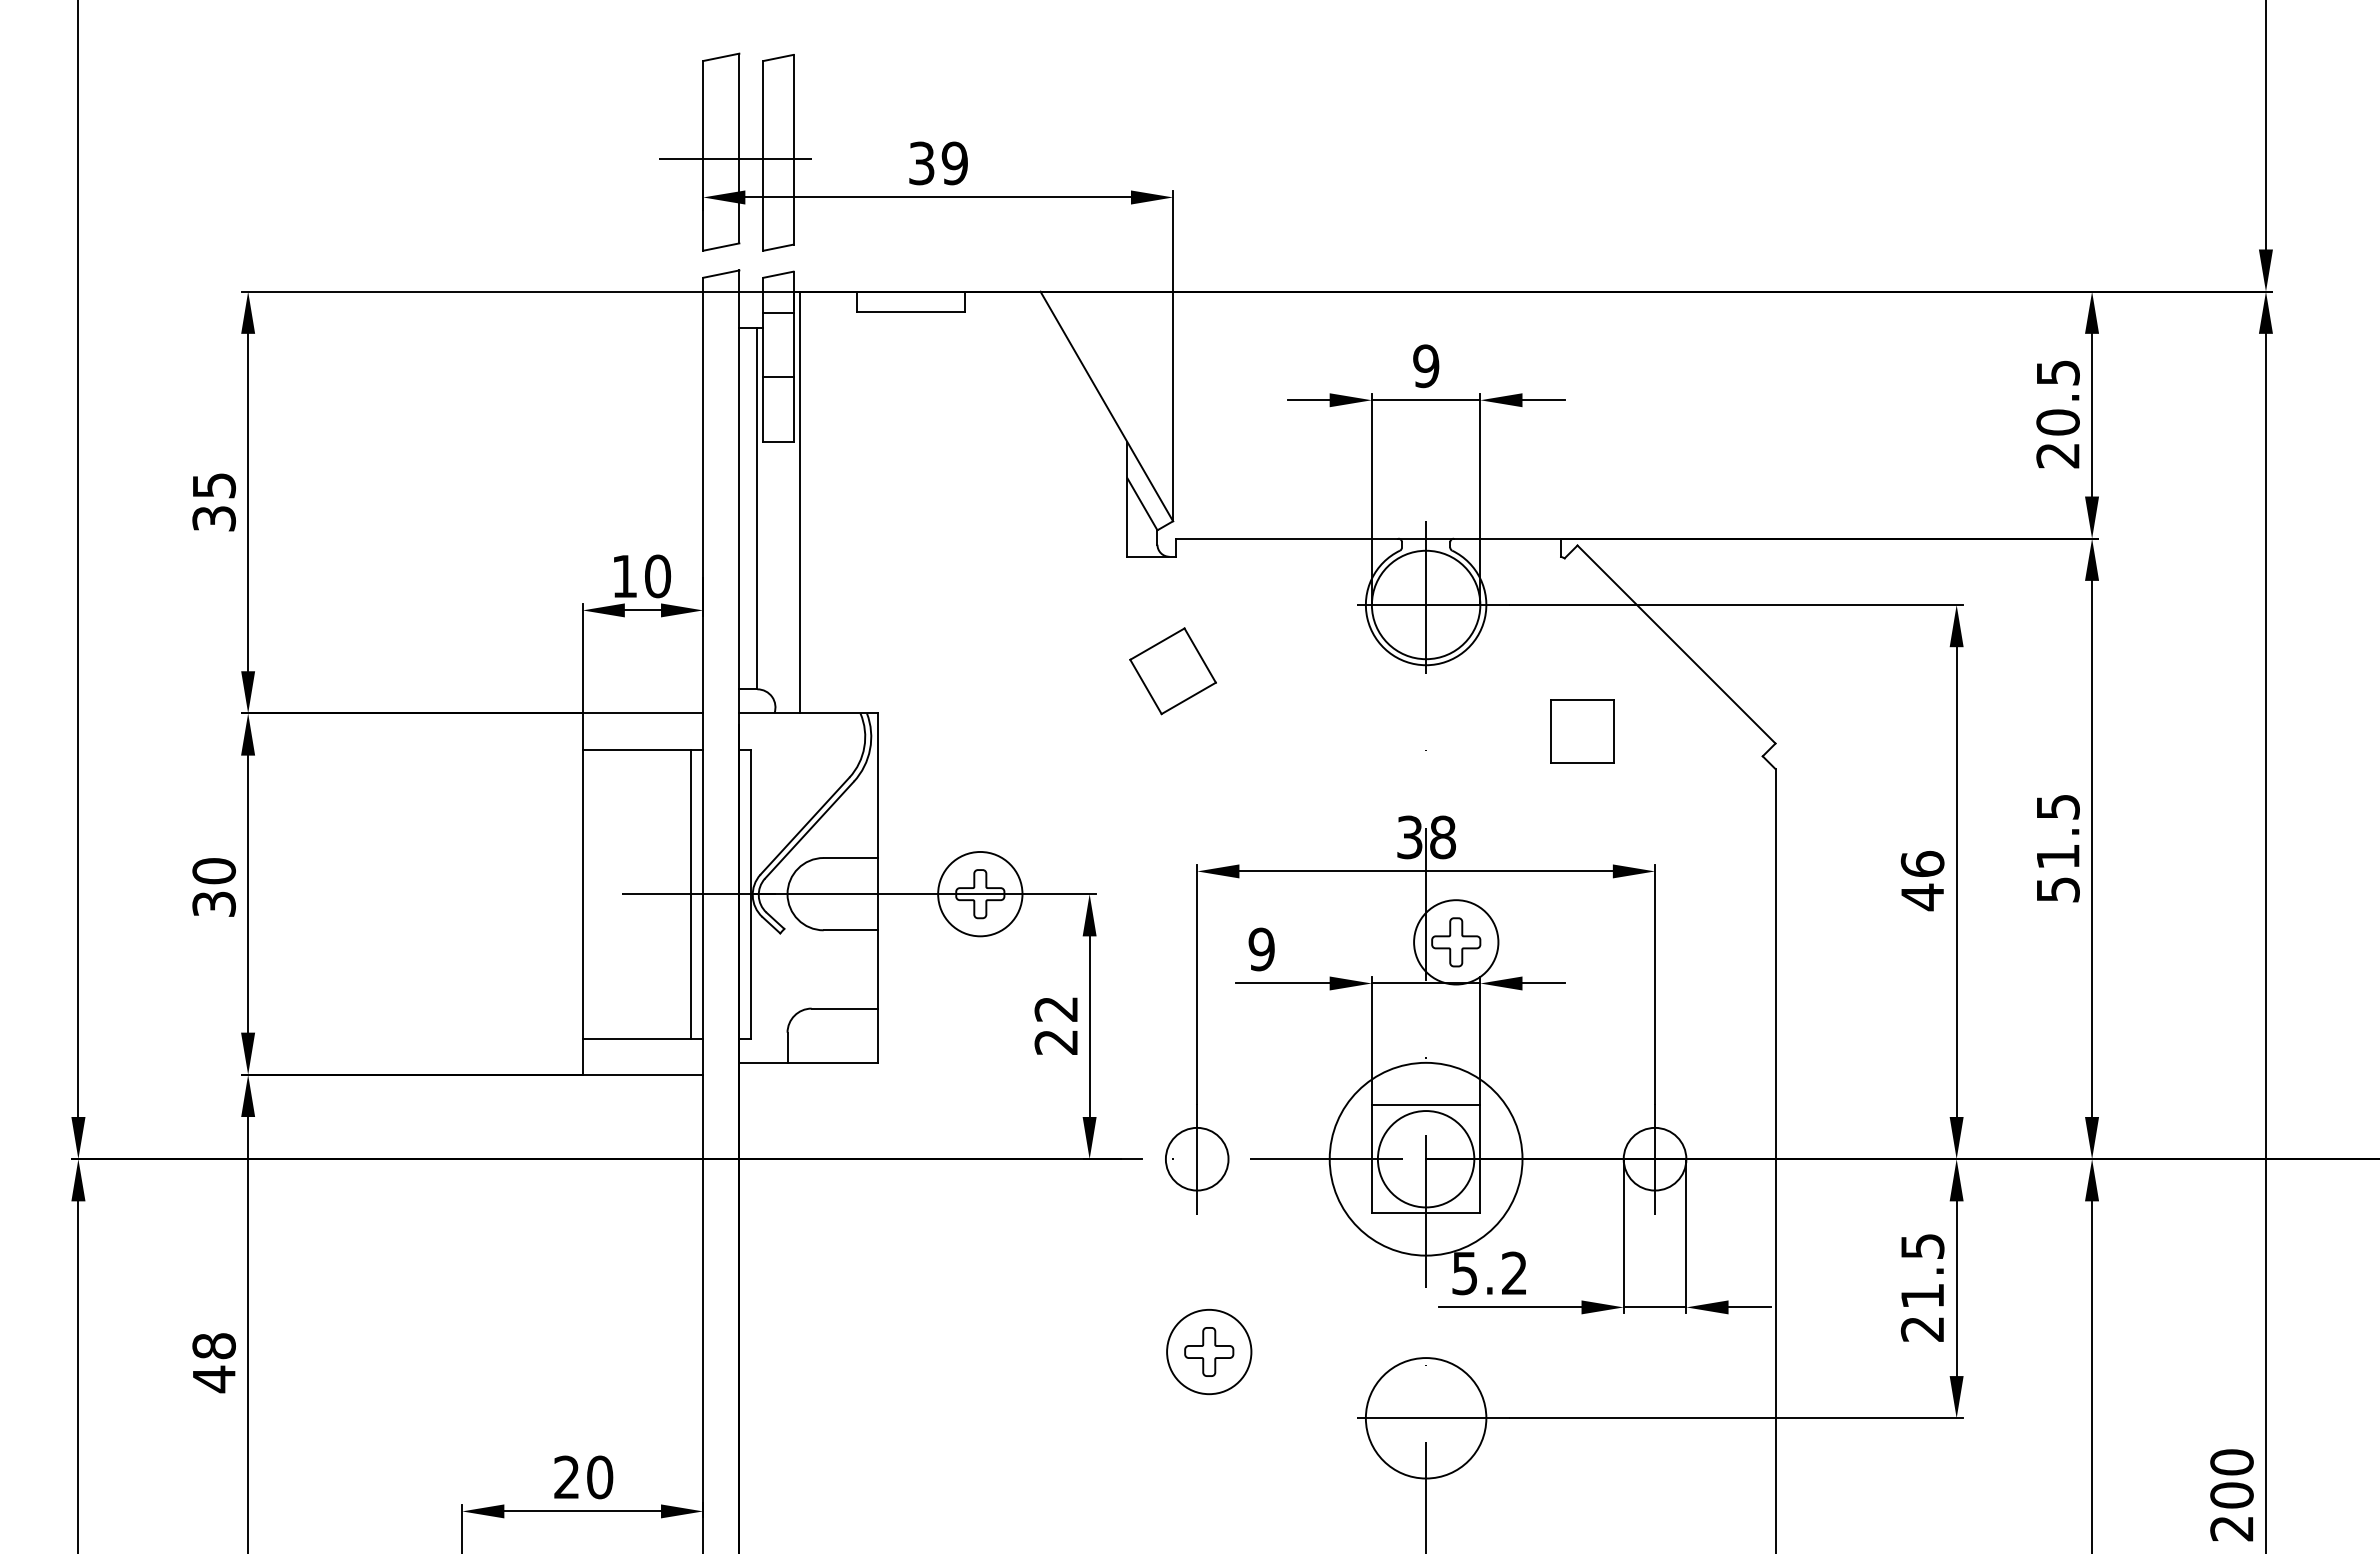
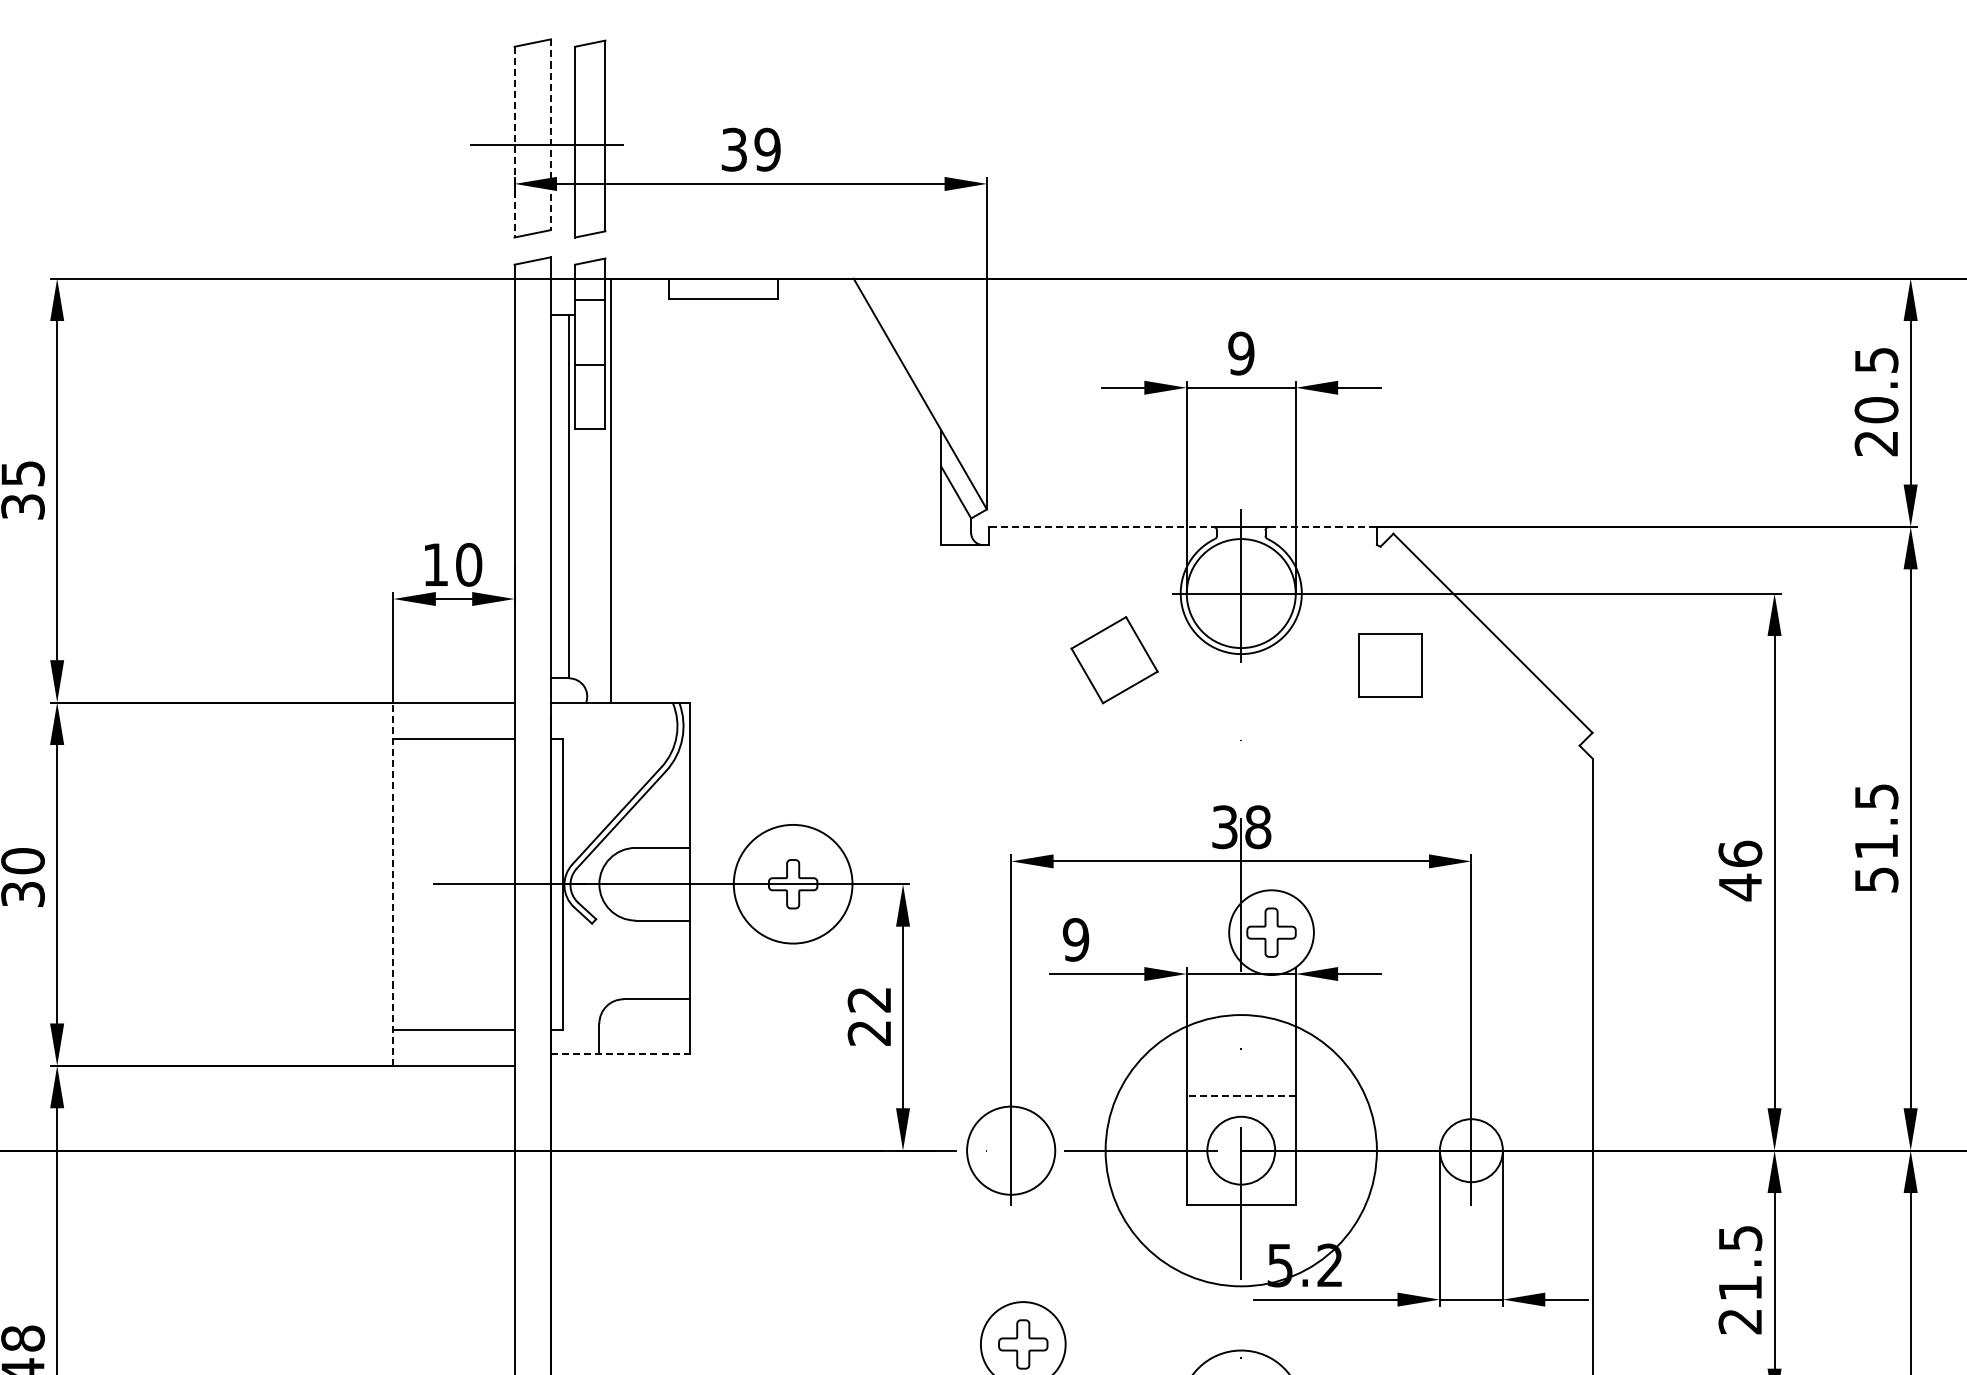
line: (739, 148) -> (551, 134), solid -> dashed
line: (703, 155) -> (514, 141), solid -> dashed
line: (1287, 538) -> (1101, 526), solid -> dashed
line: (1507, 538) -> (1323, 526), solid -> dashed
part: (1172, 671) -> (1113, 660), moved
part: (1582, 731) -> (1390, 665), moved
line: (691, 893) -> (502, 883), removed
circle: (980, 893) -> (793, 883), size x1.4
line: (582, 894) -> (393, 884), solid -> dashed
line: (809, 1062) -> (621, 1053), solid -> dashed
line: (1425, 1105) -> (1240, 1096), solid -> dashed
circle: (1196, 1158) -> (1010, 1149), size x1.4
circle: (1425, 1158) -> (1240, 1149), size x1.4
circle: (1425, 1159) -> (1240, 1150), size x0.7

